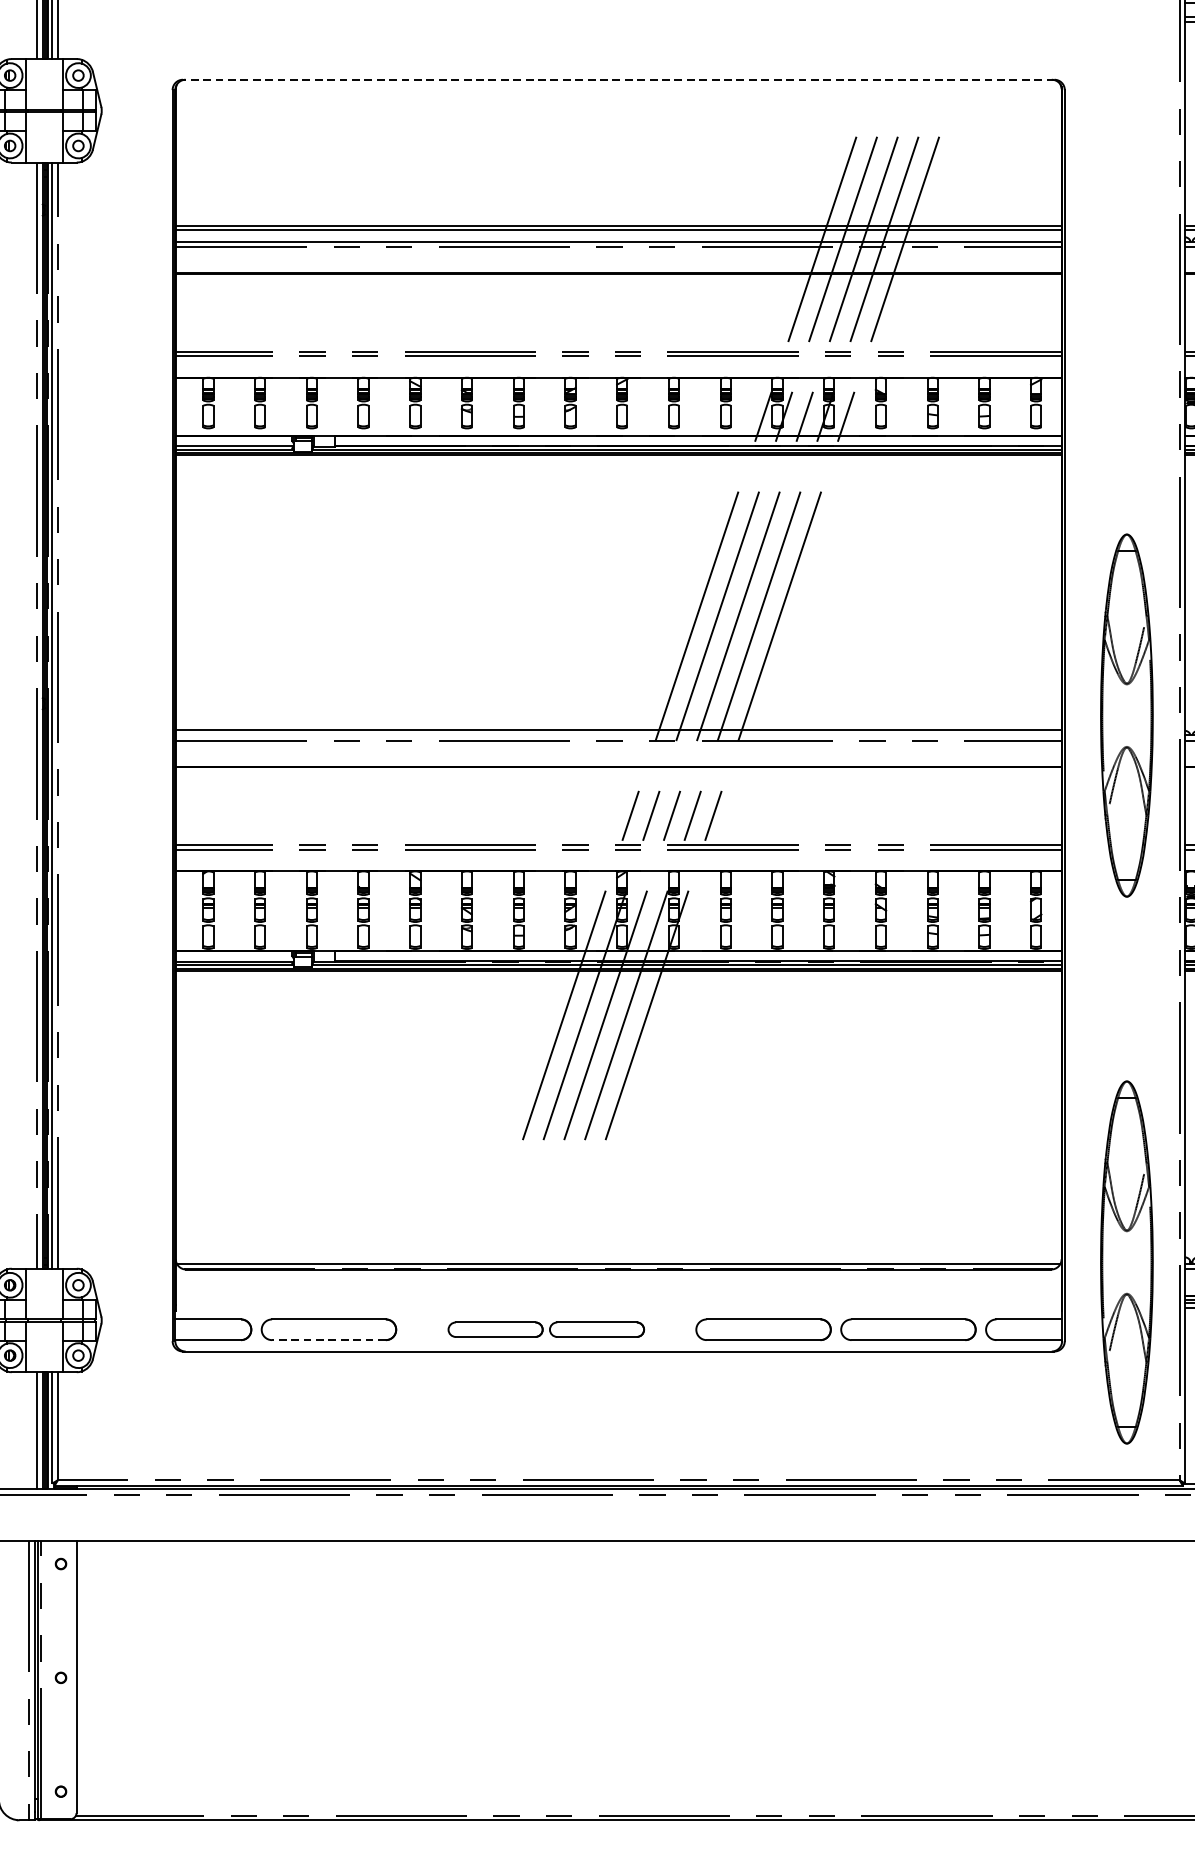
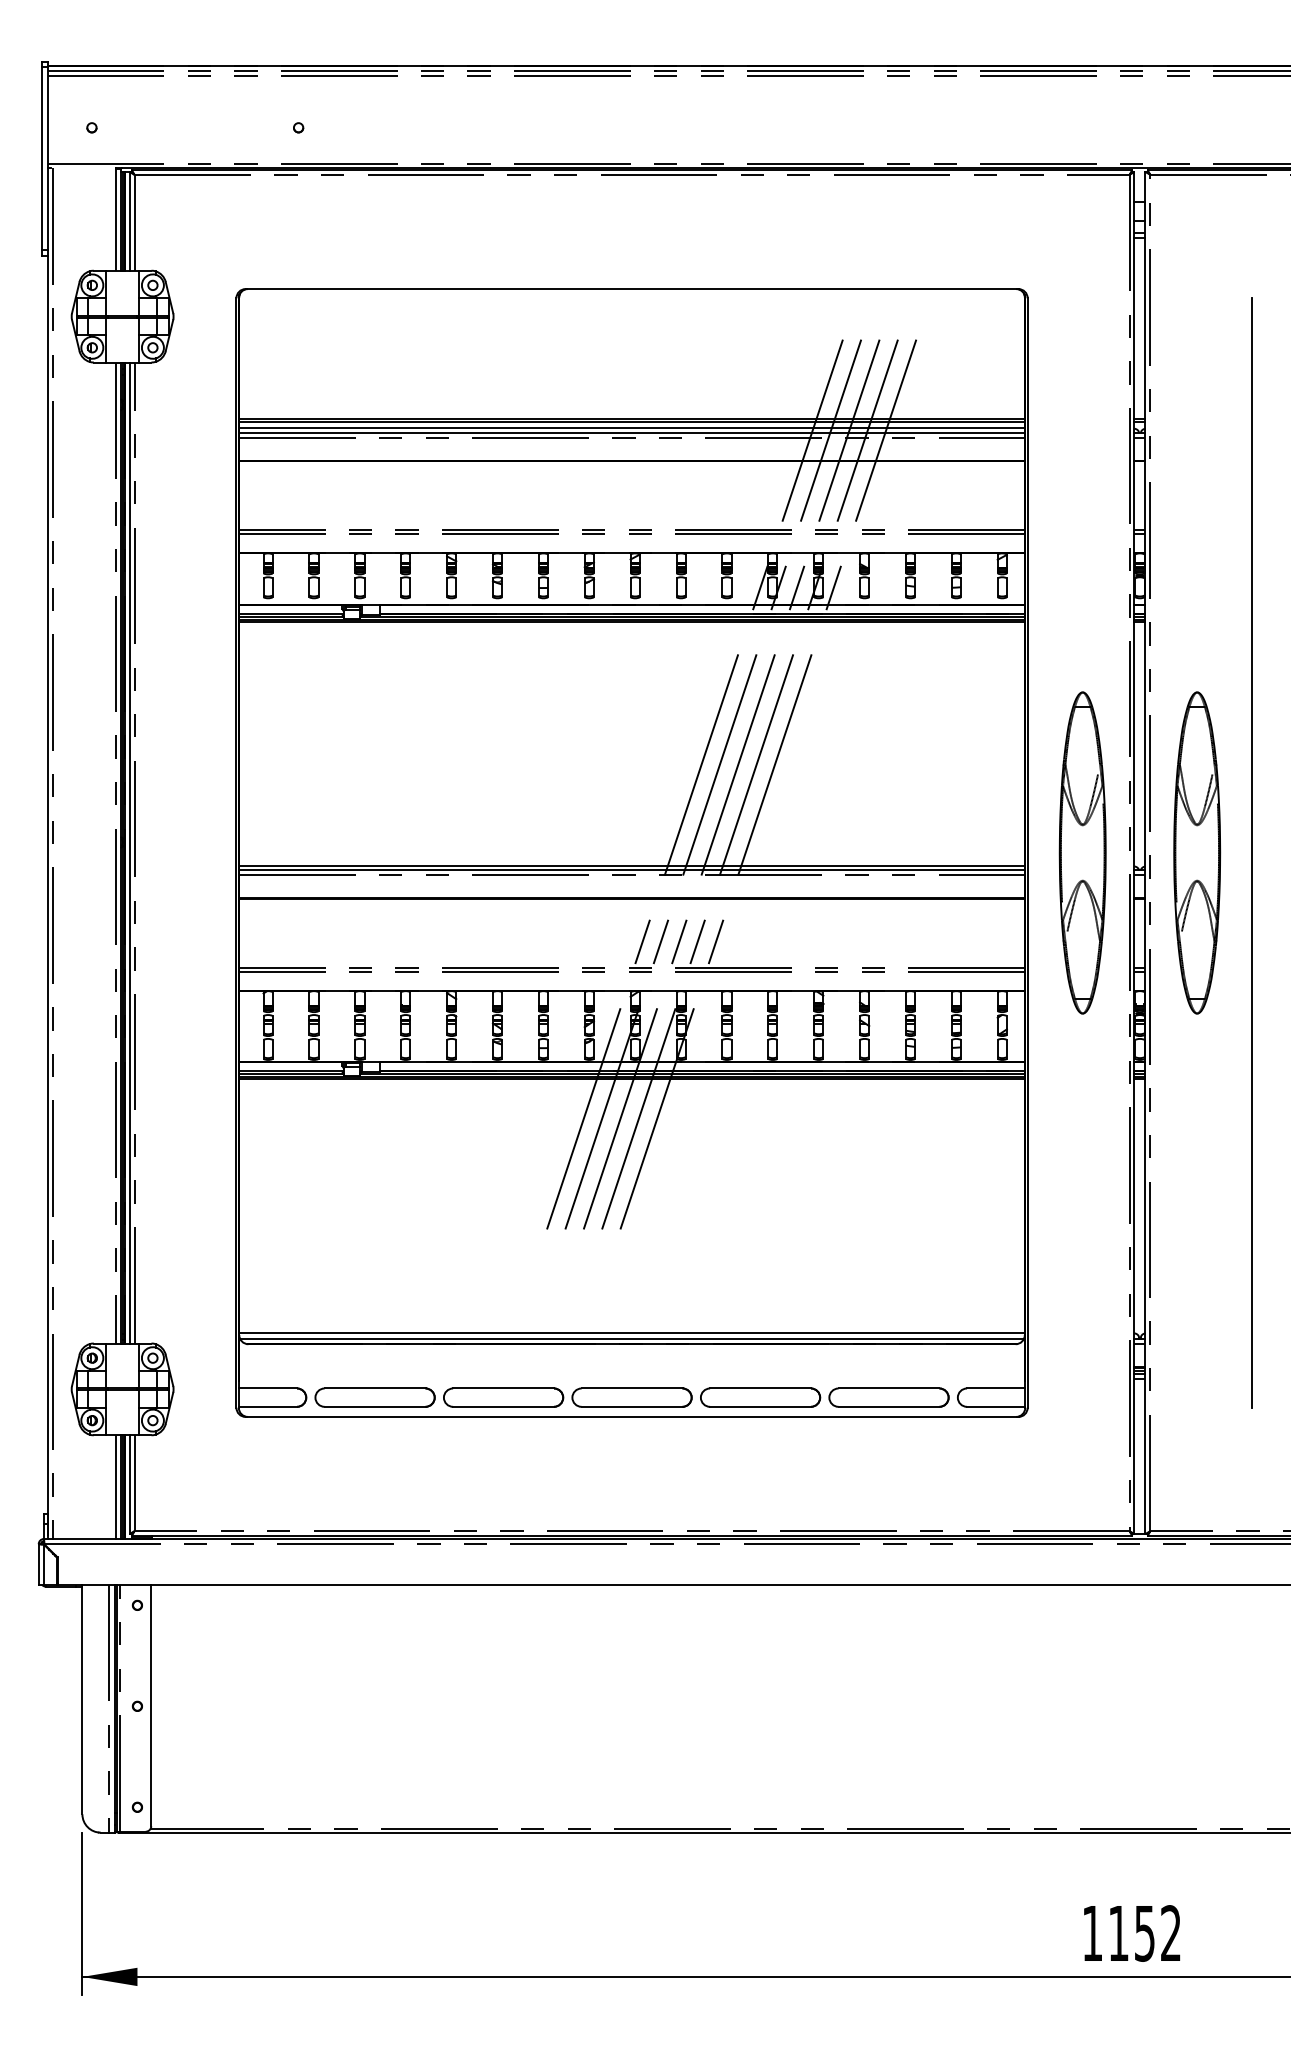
line: (618, 80) -> (631, 289), dashed -> solid
line: (618, 235) -> (631, 427), added
line: (618, 735) -> (631, 870), added
line: (618, 1256) -> (631, 1332), added
part: (1126, 1261) -> (1082, 1337), removed
part: (545, 1329) -> (567, 1397), size x1.43
line: (328, 1339) -> (374, 1406), dashed -> solid

